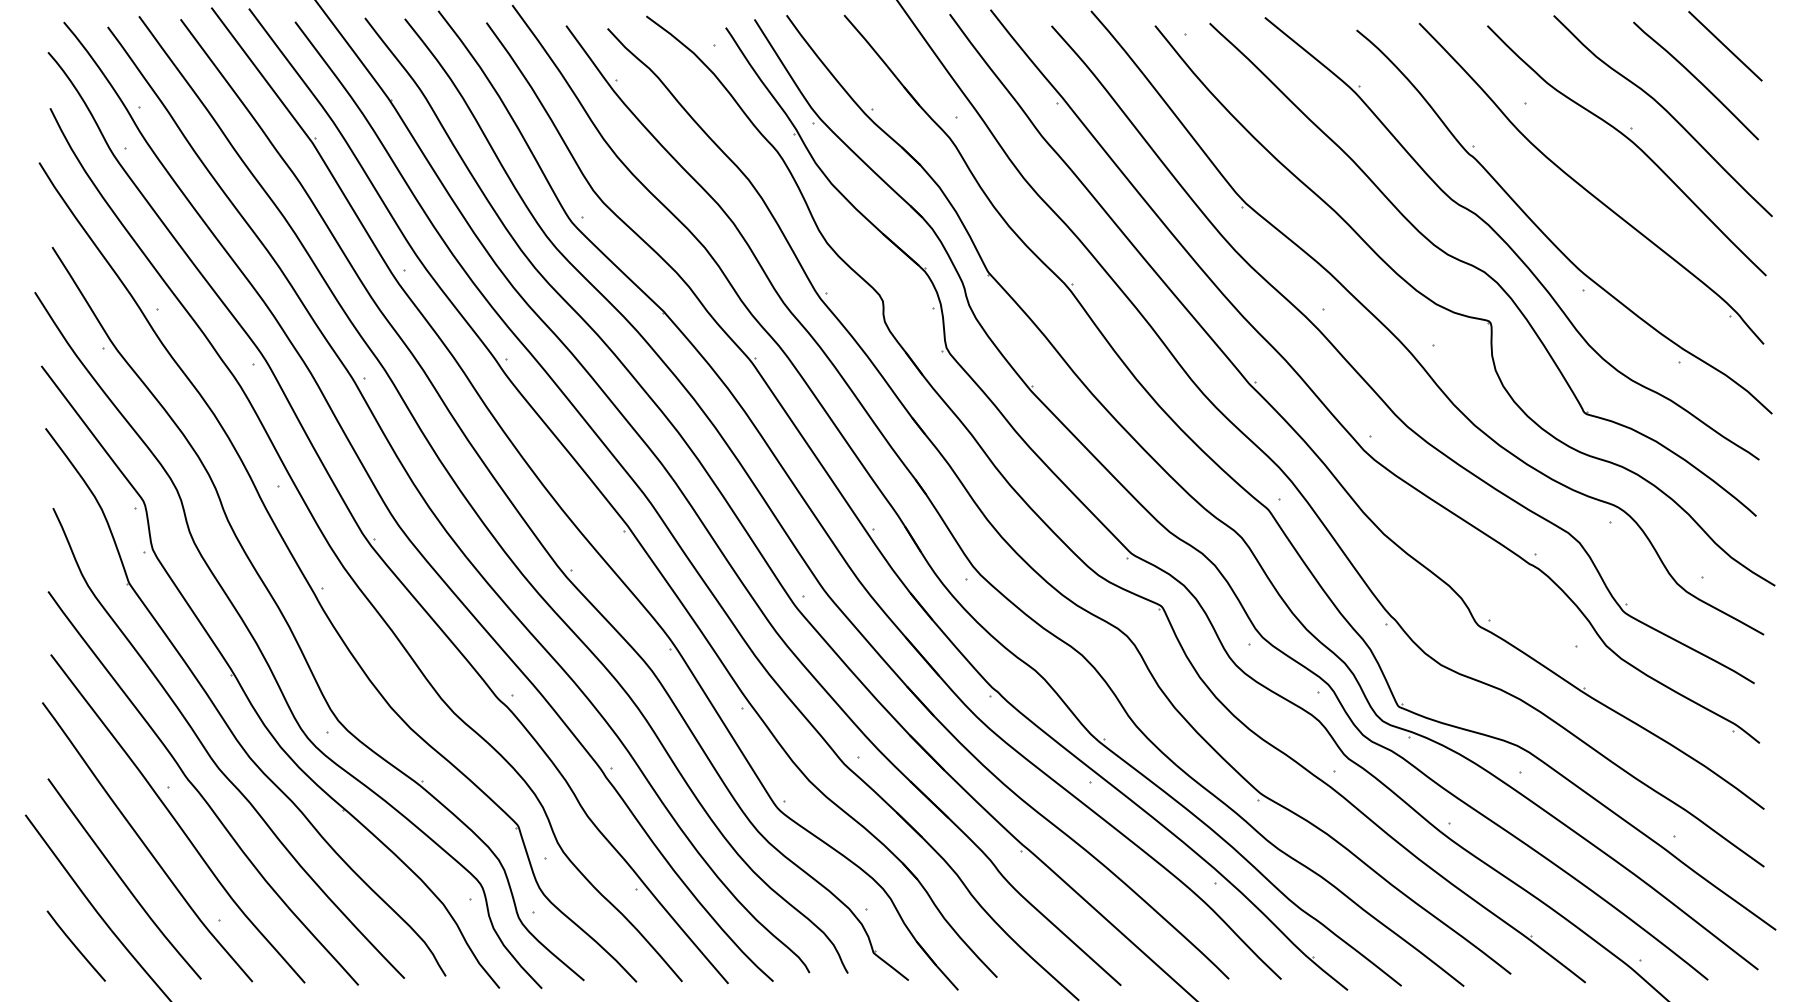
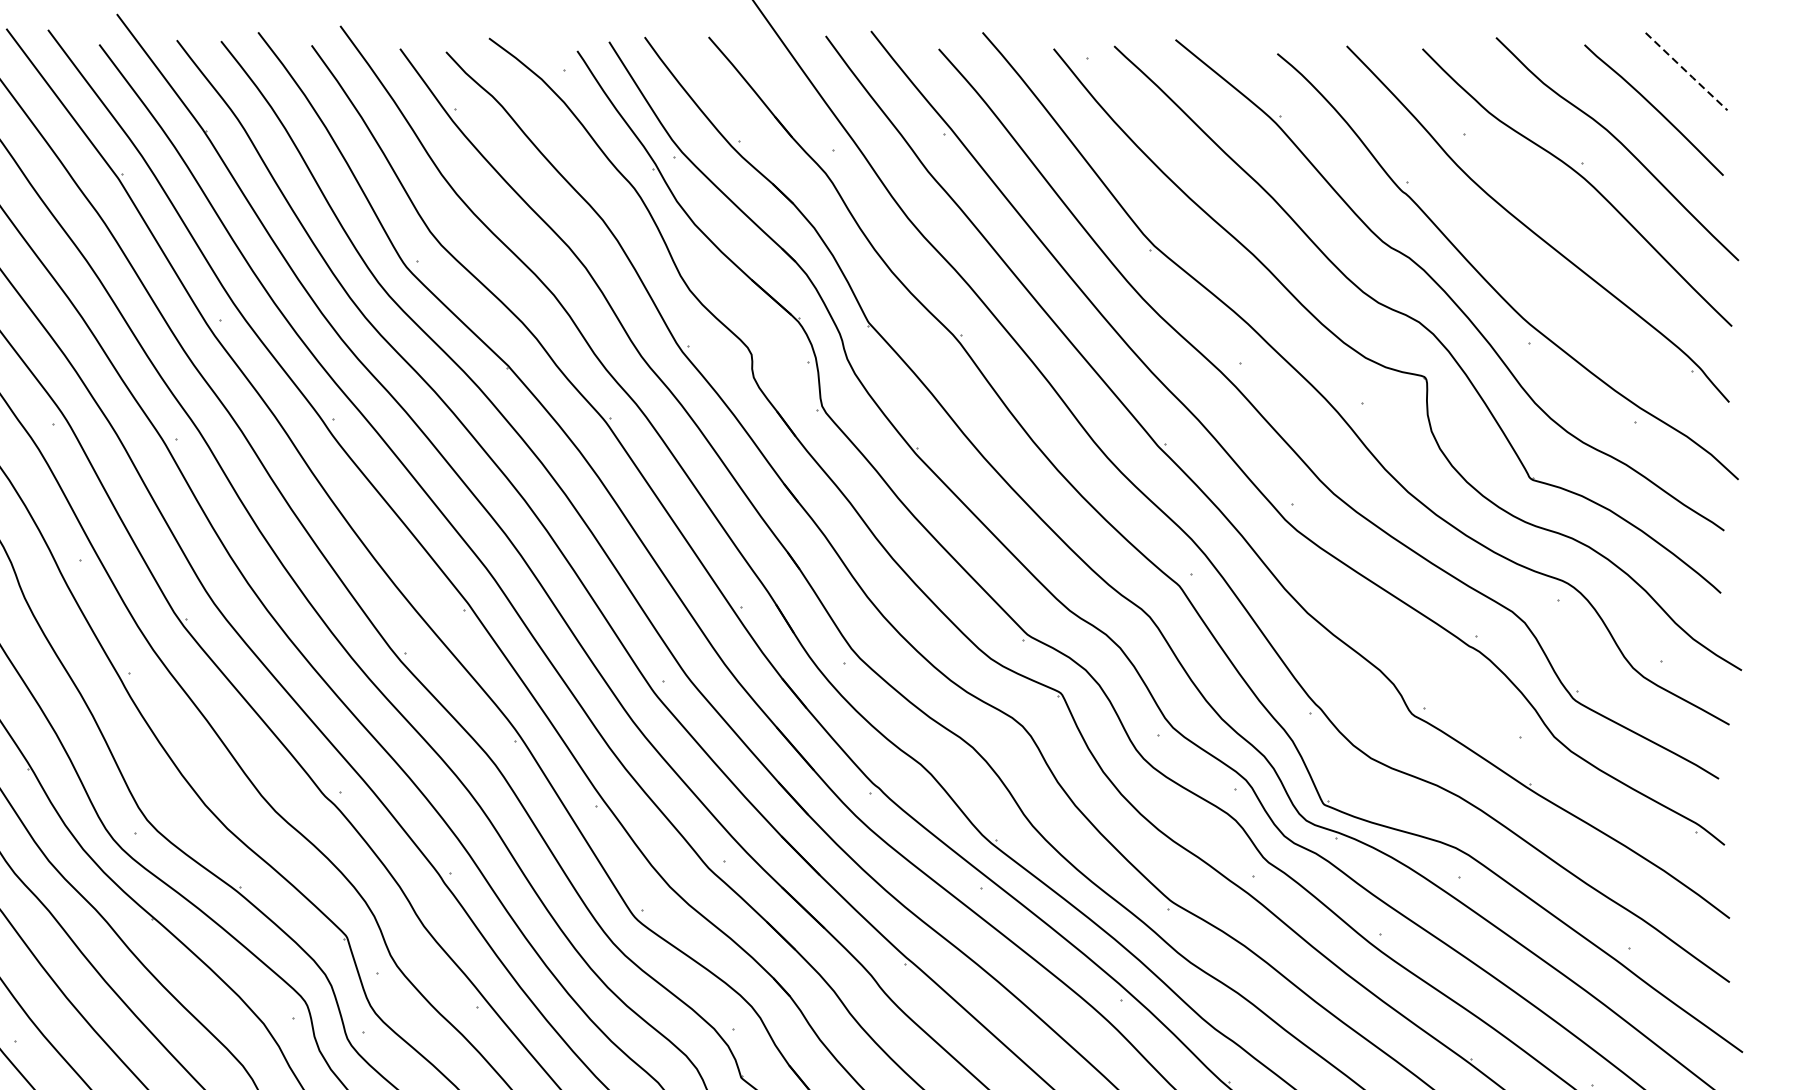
line: (1725, 46) -> (1686, 71), solid -> dashed

